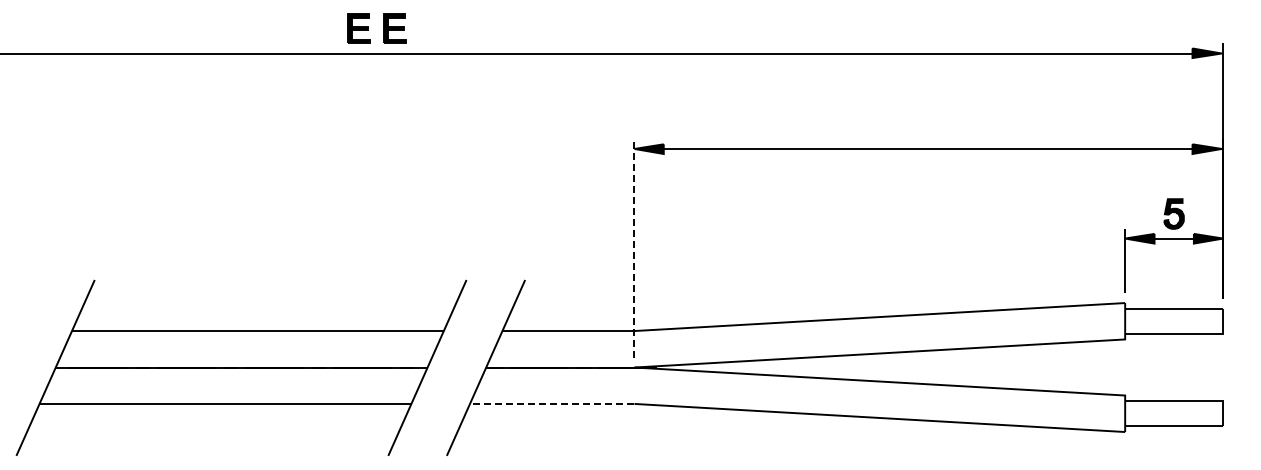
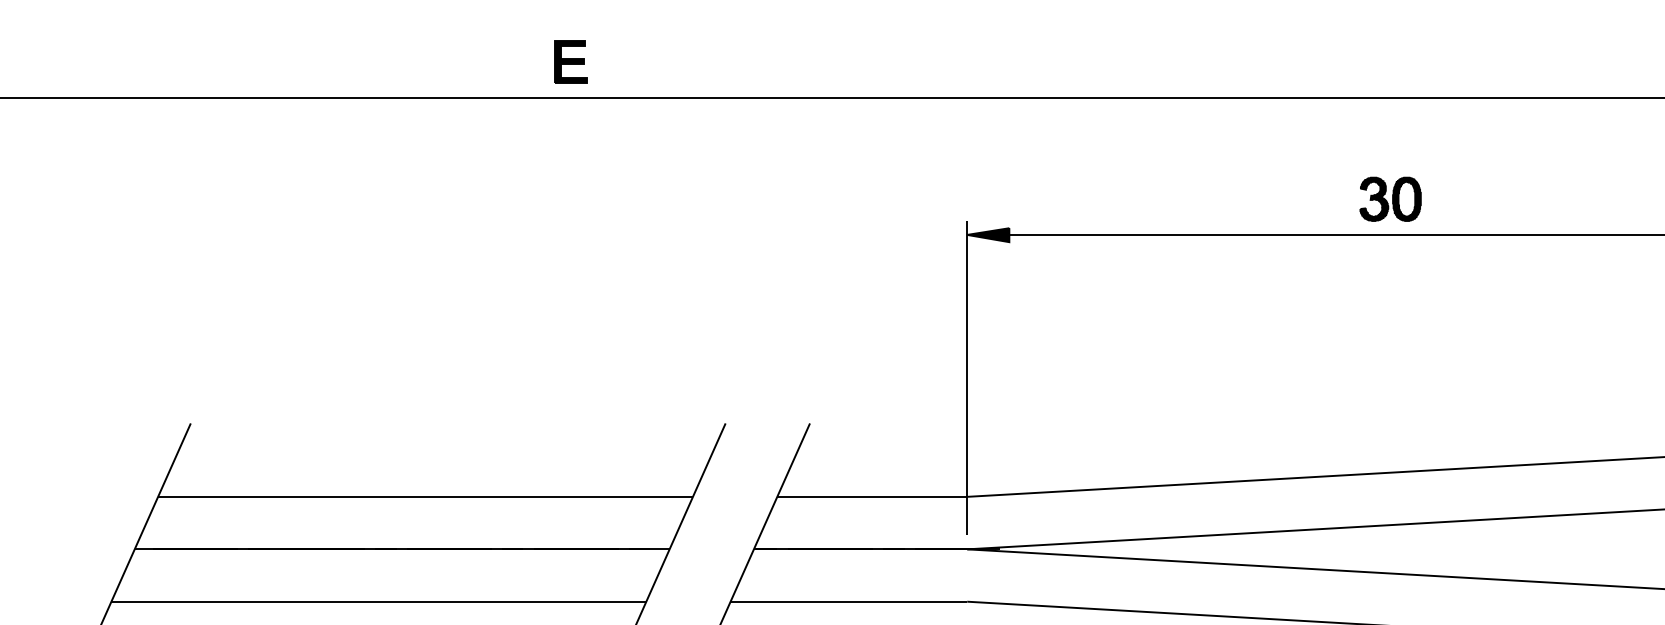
part: (394, 28) -> (622, 61), removed
part: (928, 124) -> (1390, 199), added
line: (634, 248) -> (967, 378), dashed -> solid
line: (551, 403) -> (847, 601), dashed -> solid

